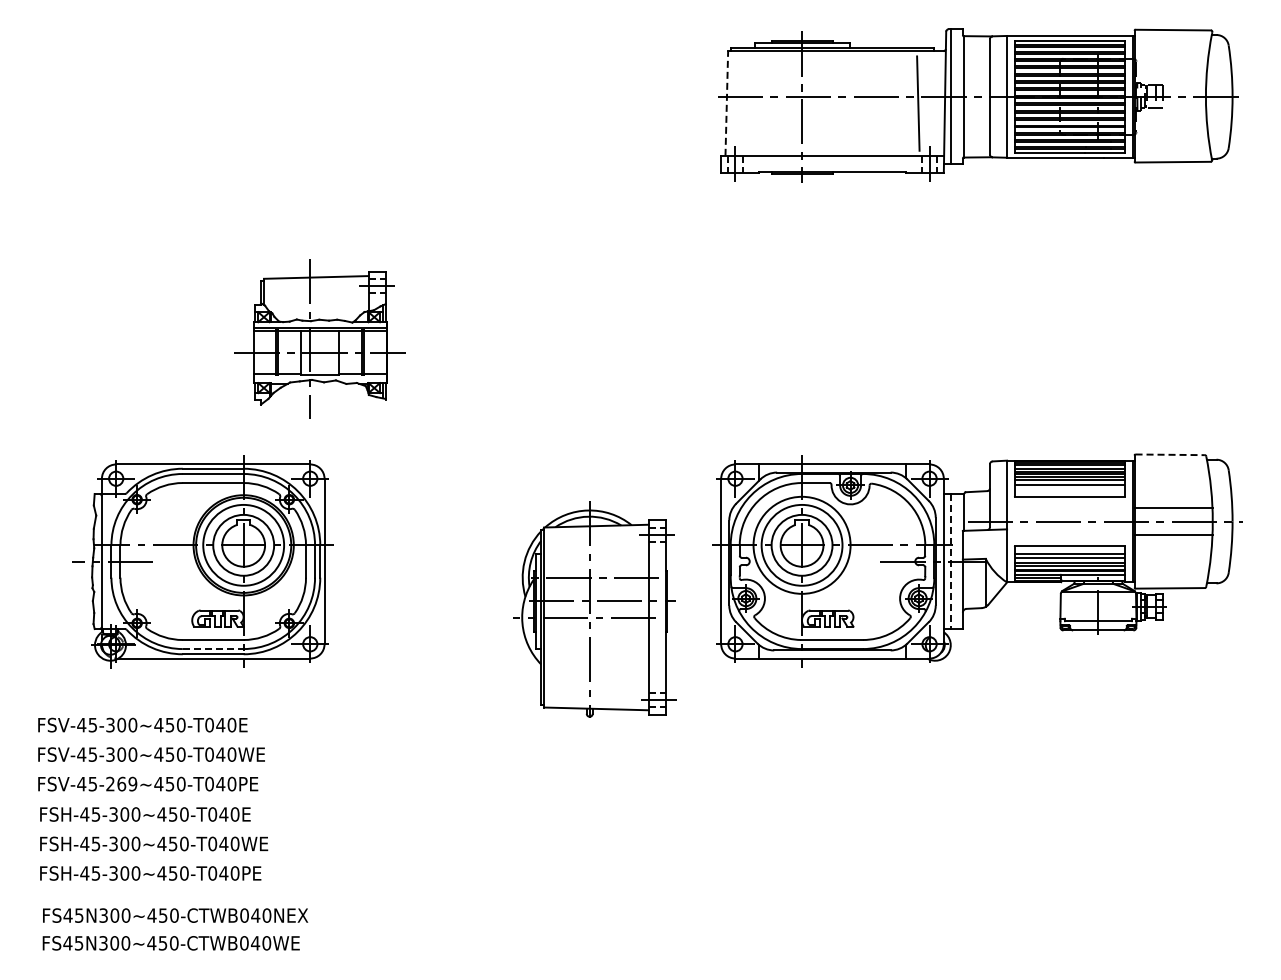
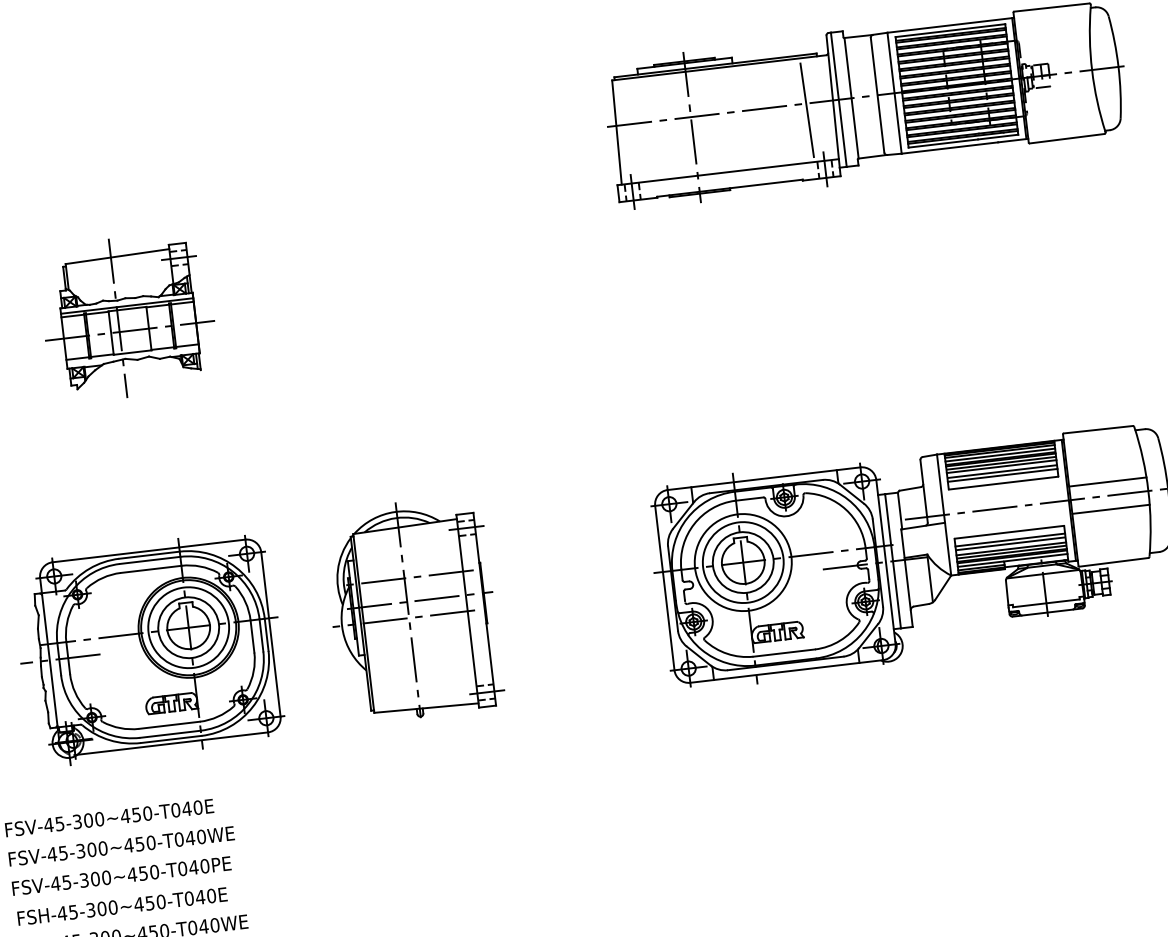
line: (726, 103) -> (616, 132), dashed -> solid
part: (319, 338) -> (127, 316), moved
line: (1170, 454) -> (1098, 429), dashed -> solid
line: (1069, 489) -> (1002, 475), added
line: (950, 561) -> (892, 561), dashed -> solid
part: (594, 609) -> (412, 609), moved
line: (213, 649) -> (170, 734), dashed -> solid
text: (121, 783) -> (95, 878), FSV-45-269~450-T040PE -> FSV-45-300~450-T040PE

